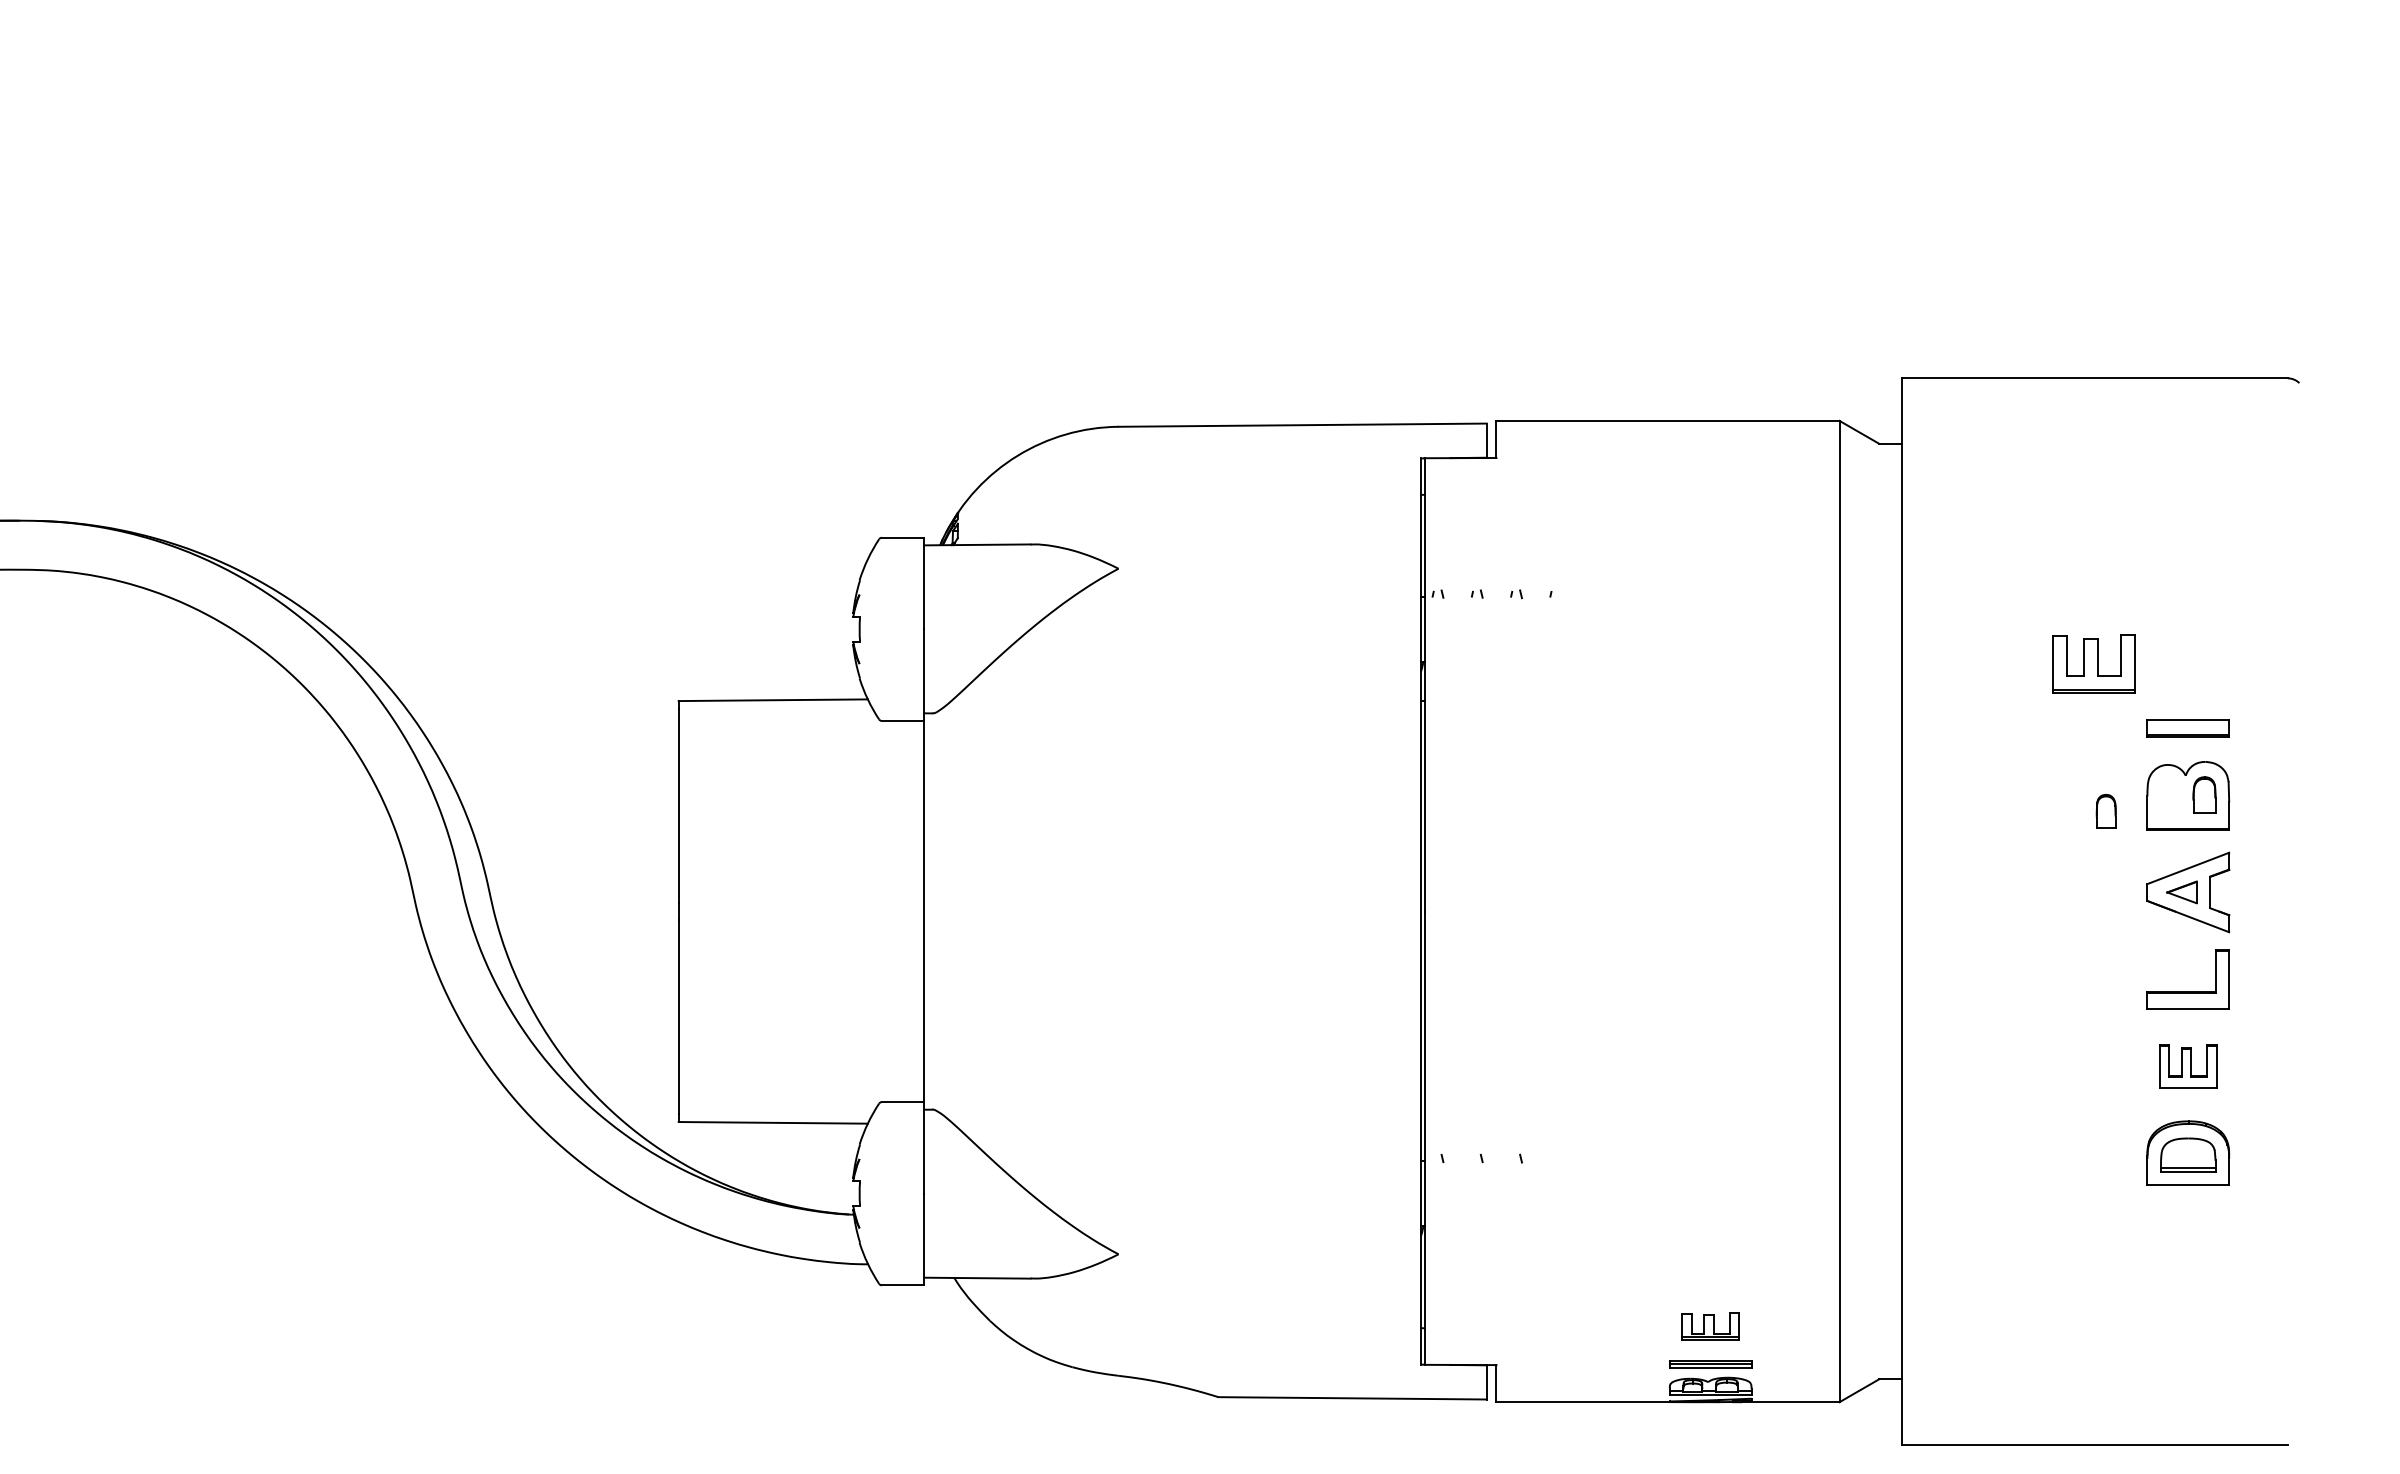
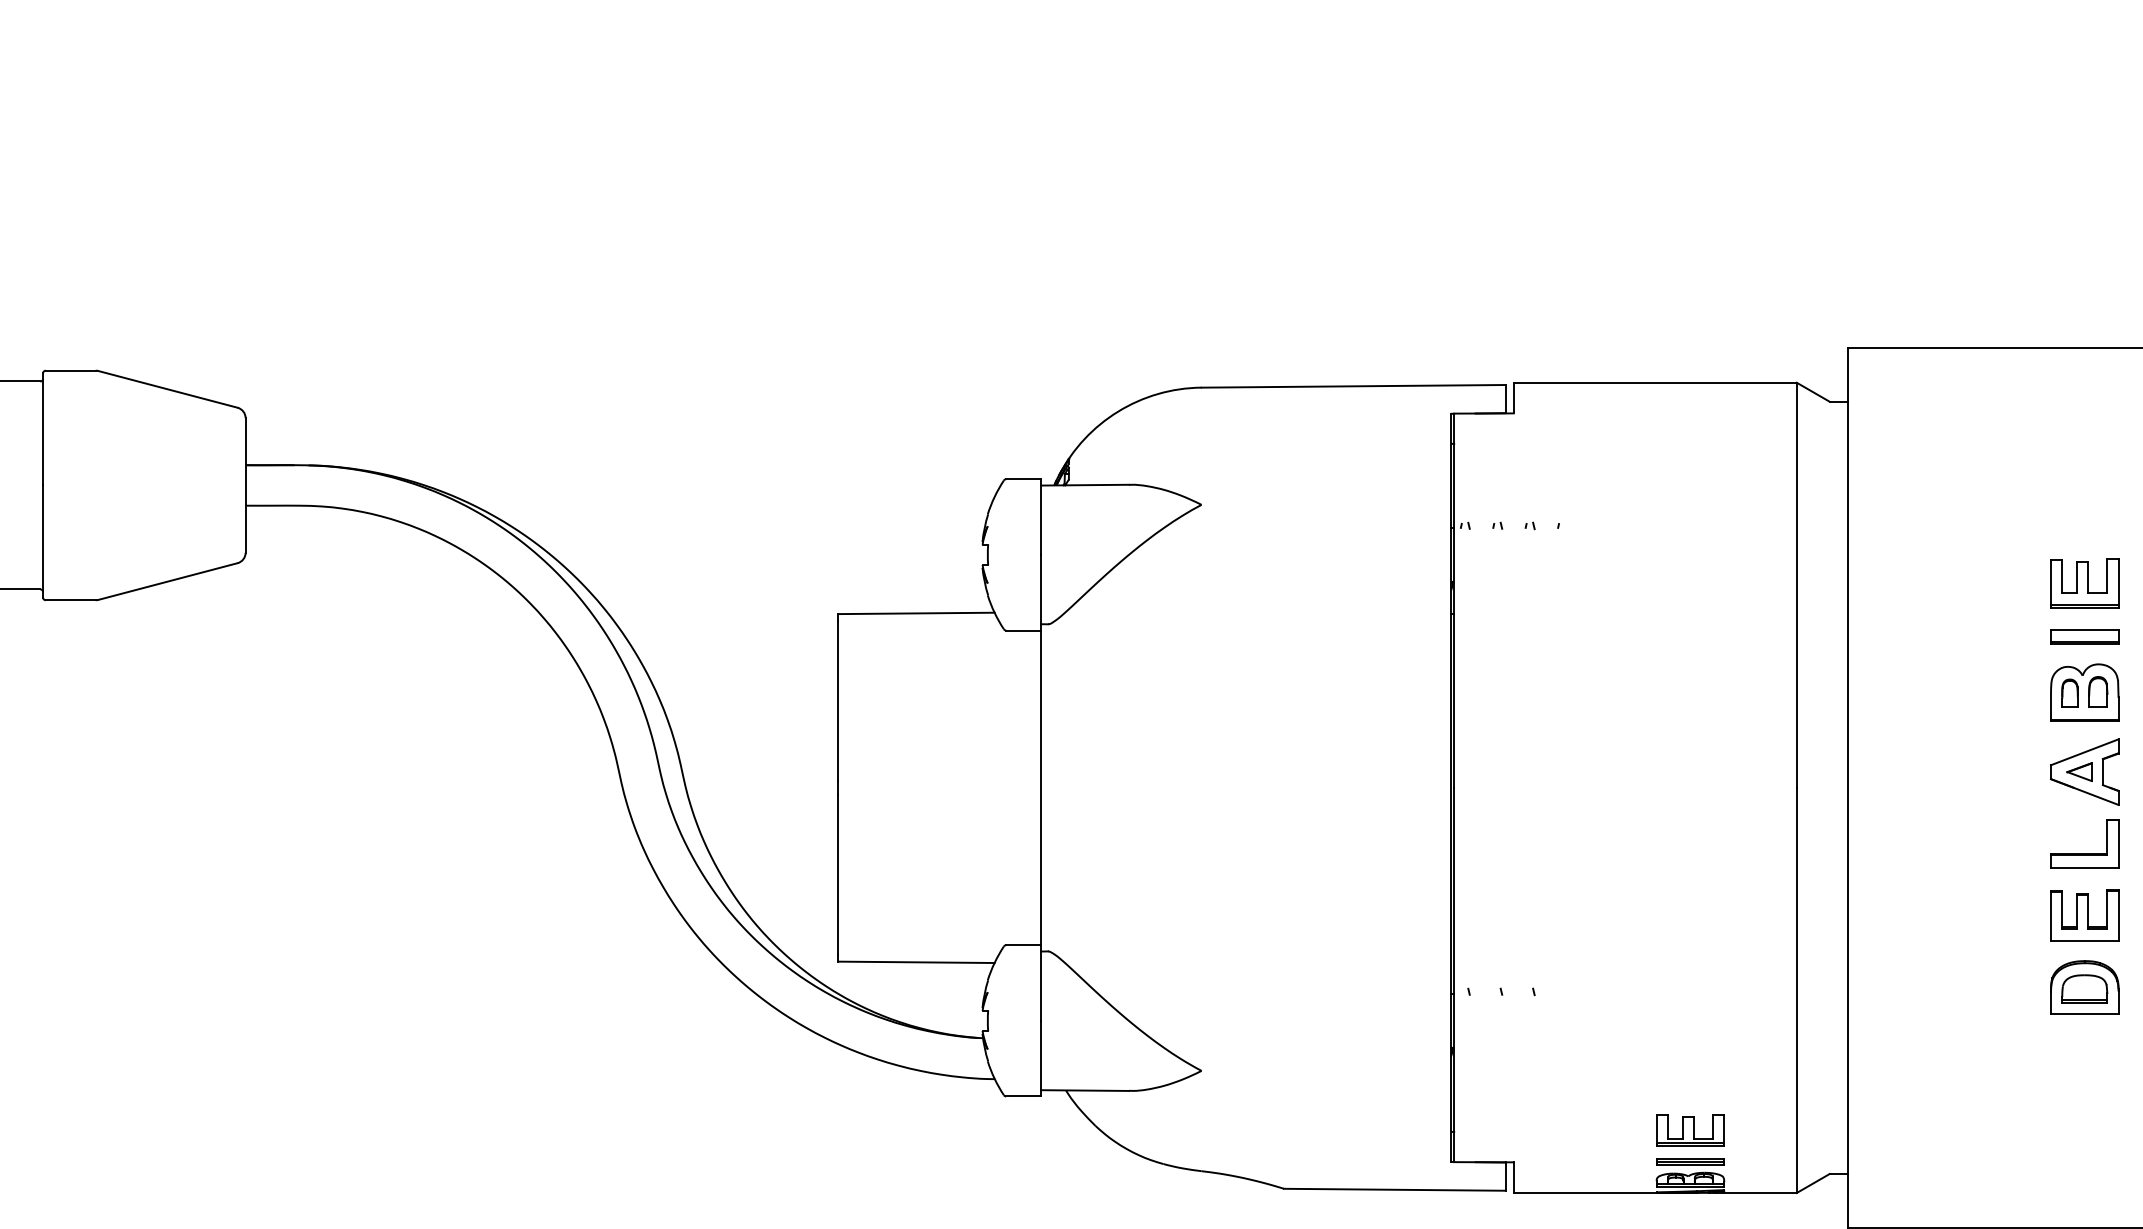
part: (2093, 664) -> (2084, 583), moved
part: (2105, 810) -> (2069, 692), moved
part: (2187, 1066) -> (2084, 915), size x1.43
part: (1710, 1326) -> (1690, 1130), size x1.43

